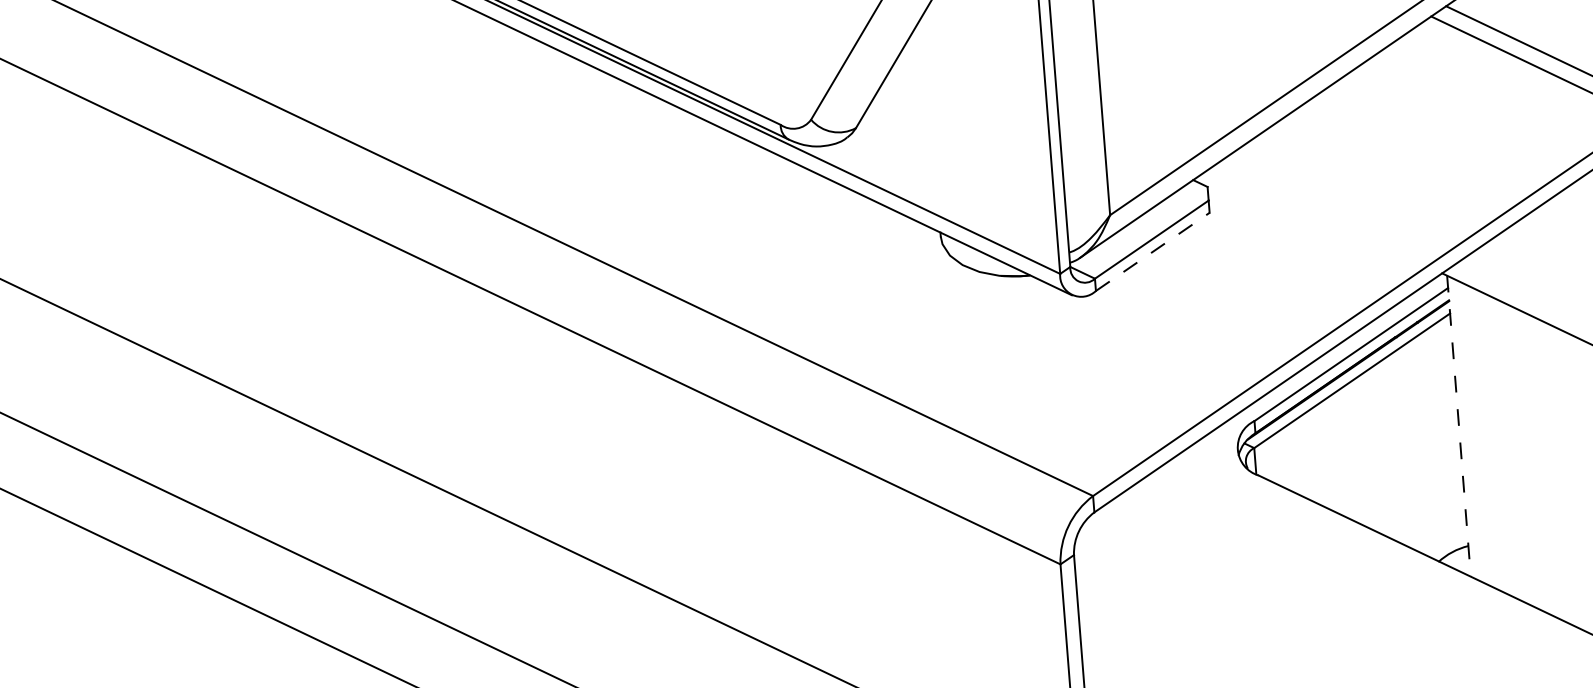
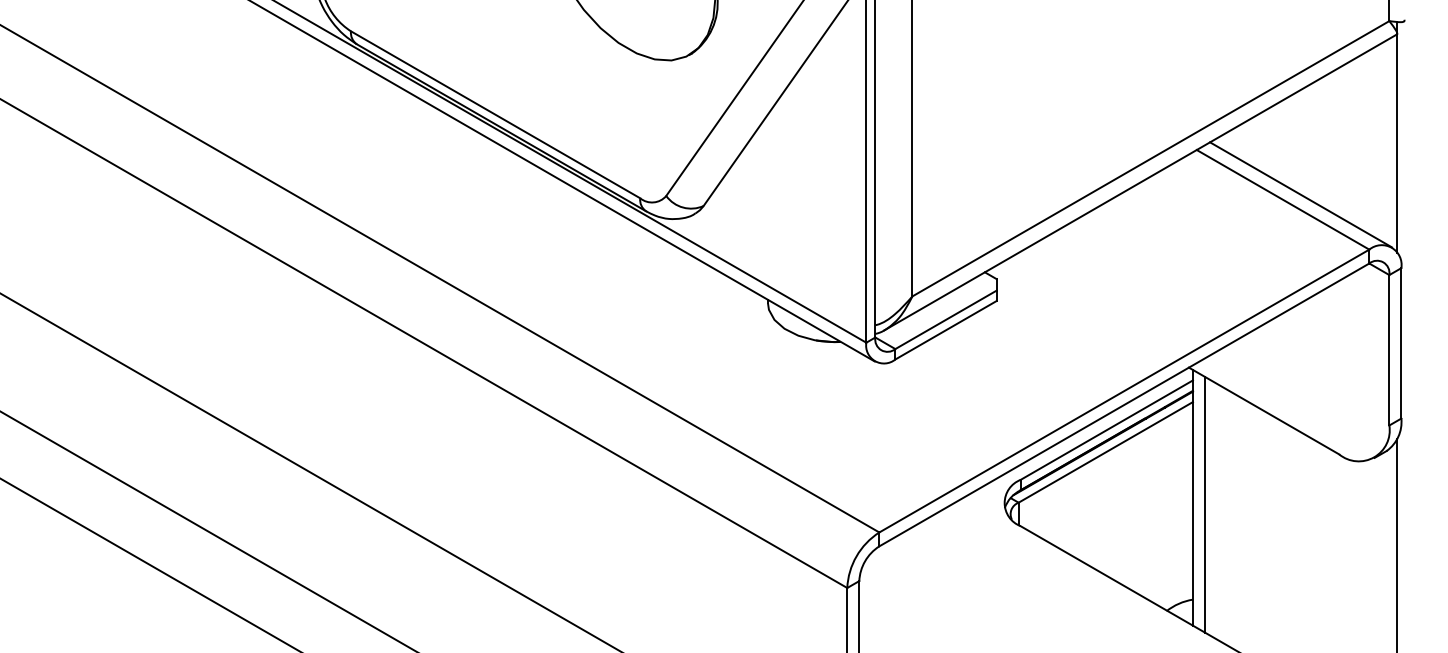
line: (1153, 252) -> (946, 330), dashed -> solid
line: (1458, 425) -> (1192, 497), dashed -> solid
line: (1474, 432) -> (1205, 504), added

